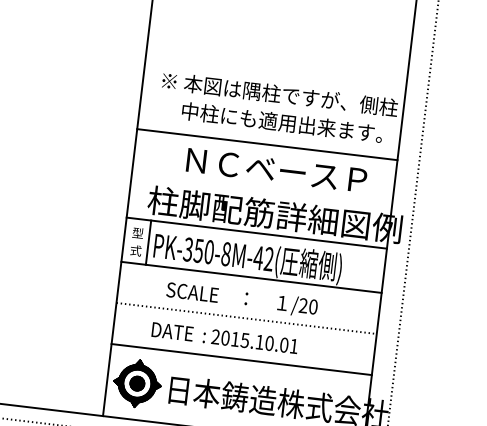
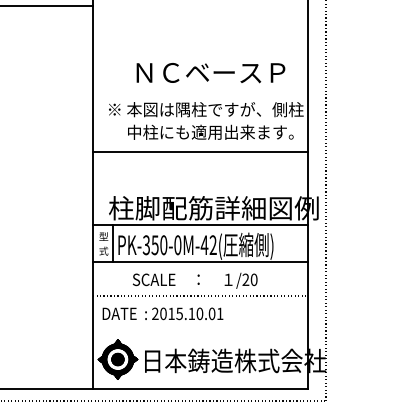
text: (276, 171) -> (210, 73), moved
text: (225, 254) -> (177, 245), PK-350-8M-42( -> PK-350-0M-42(
text: (224, 337) -> (162, 313), moved
line: (241, 359) -> (200, 329), removed

